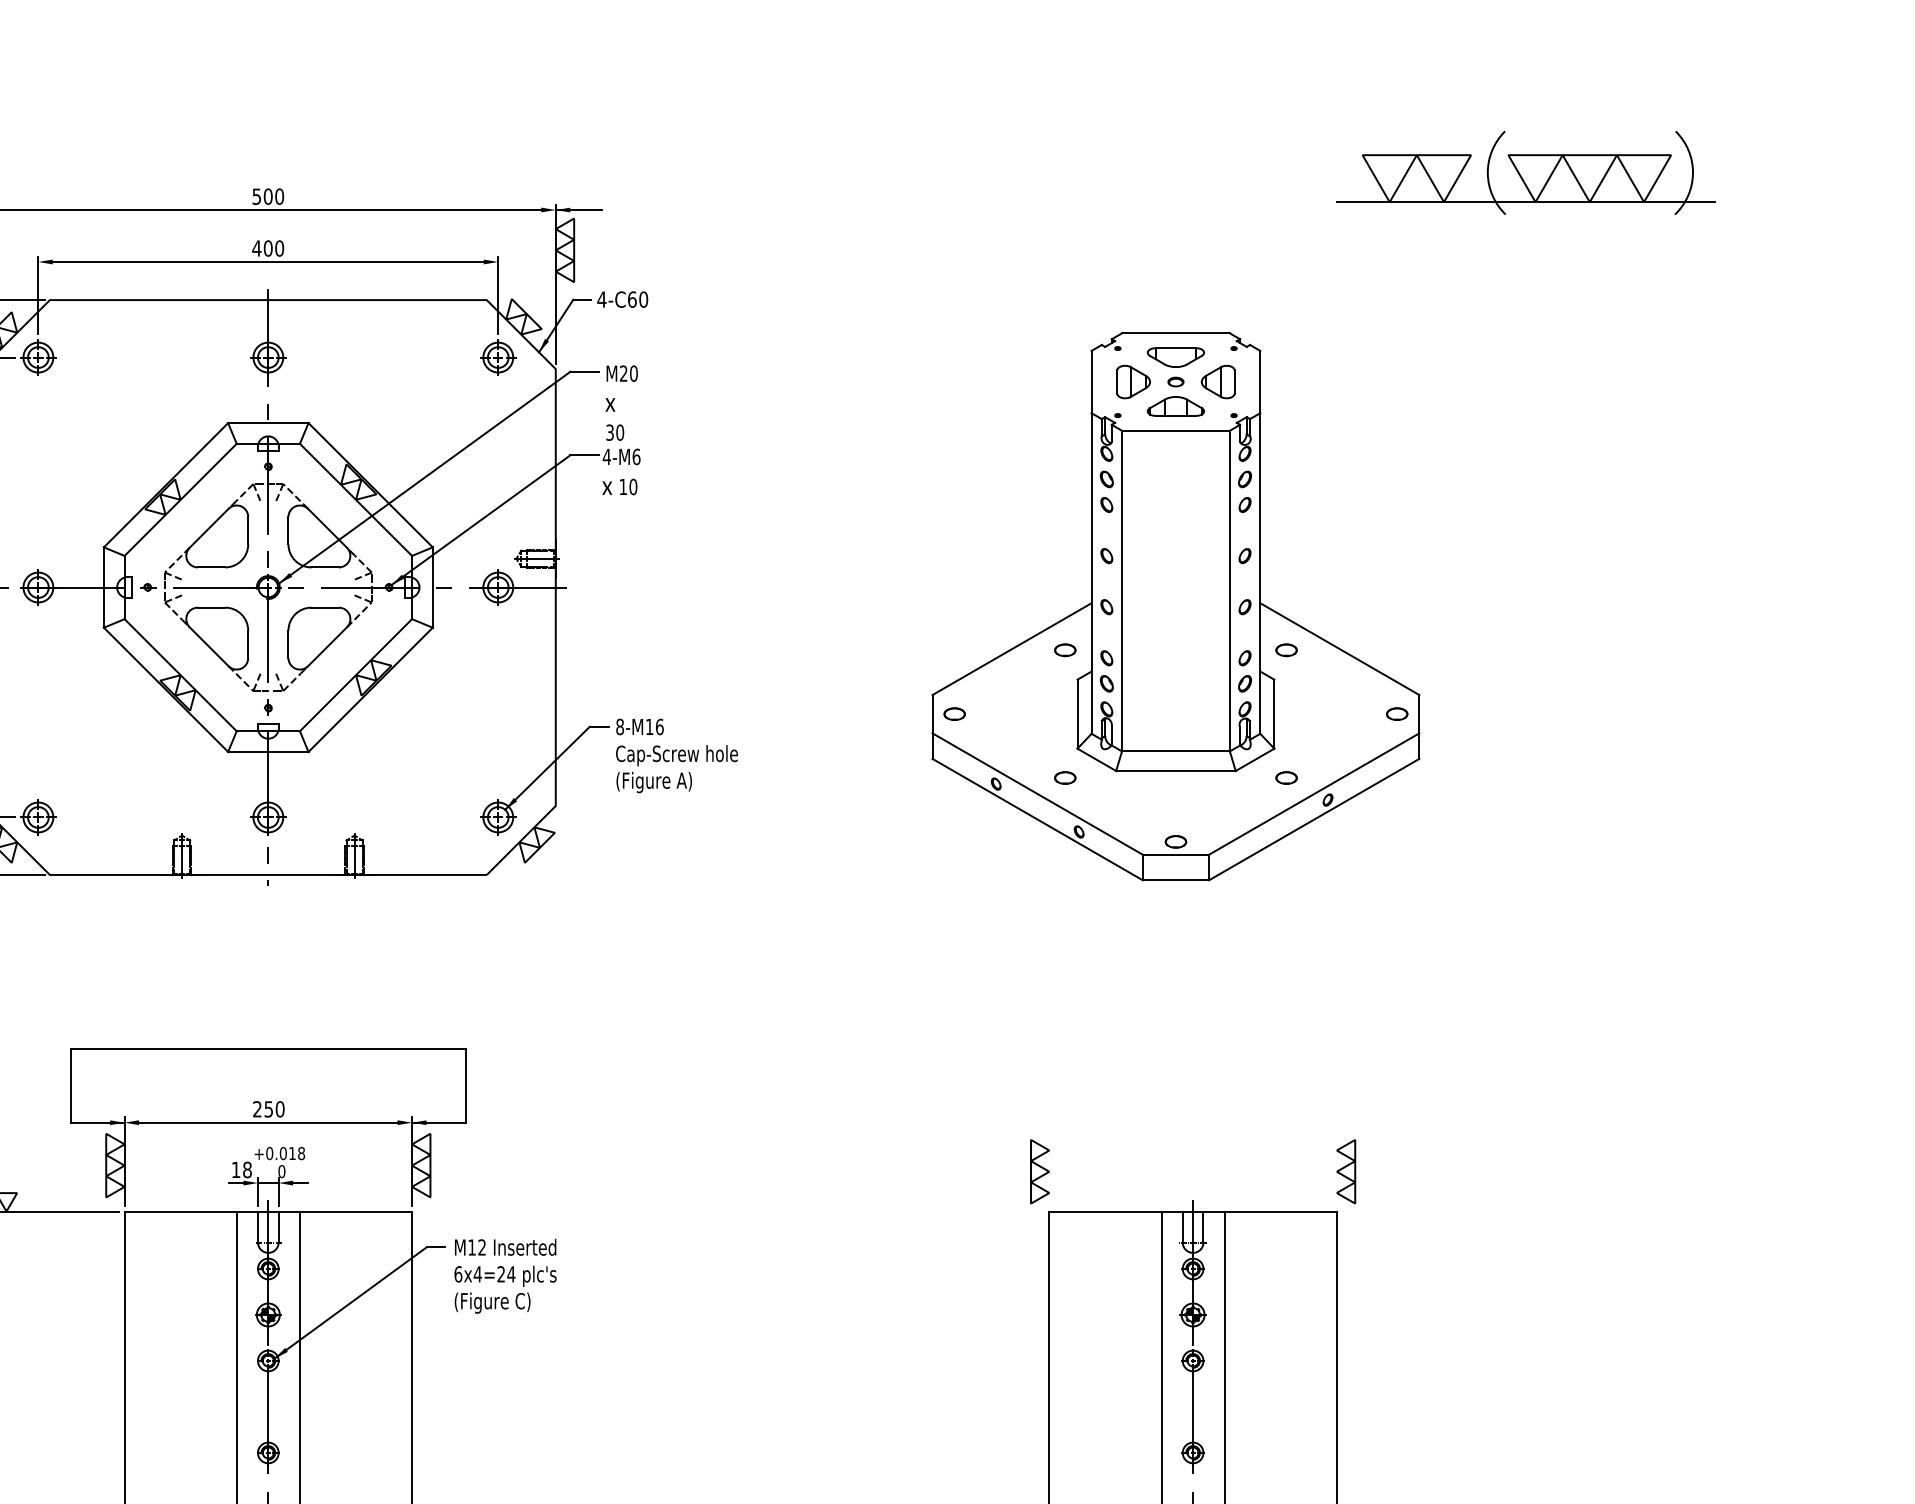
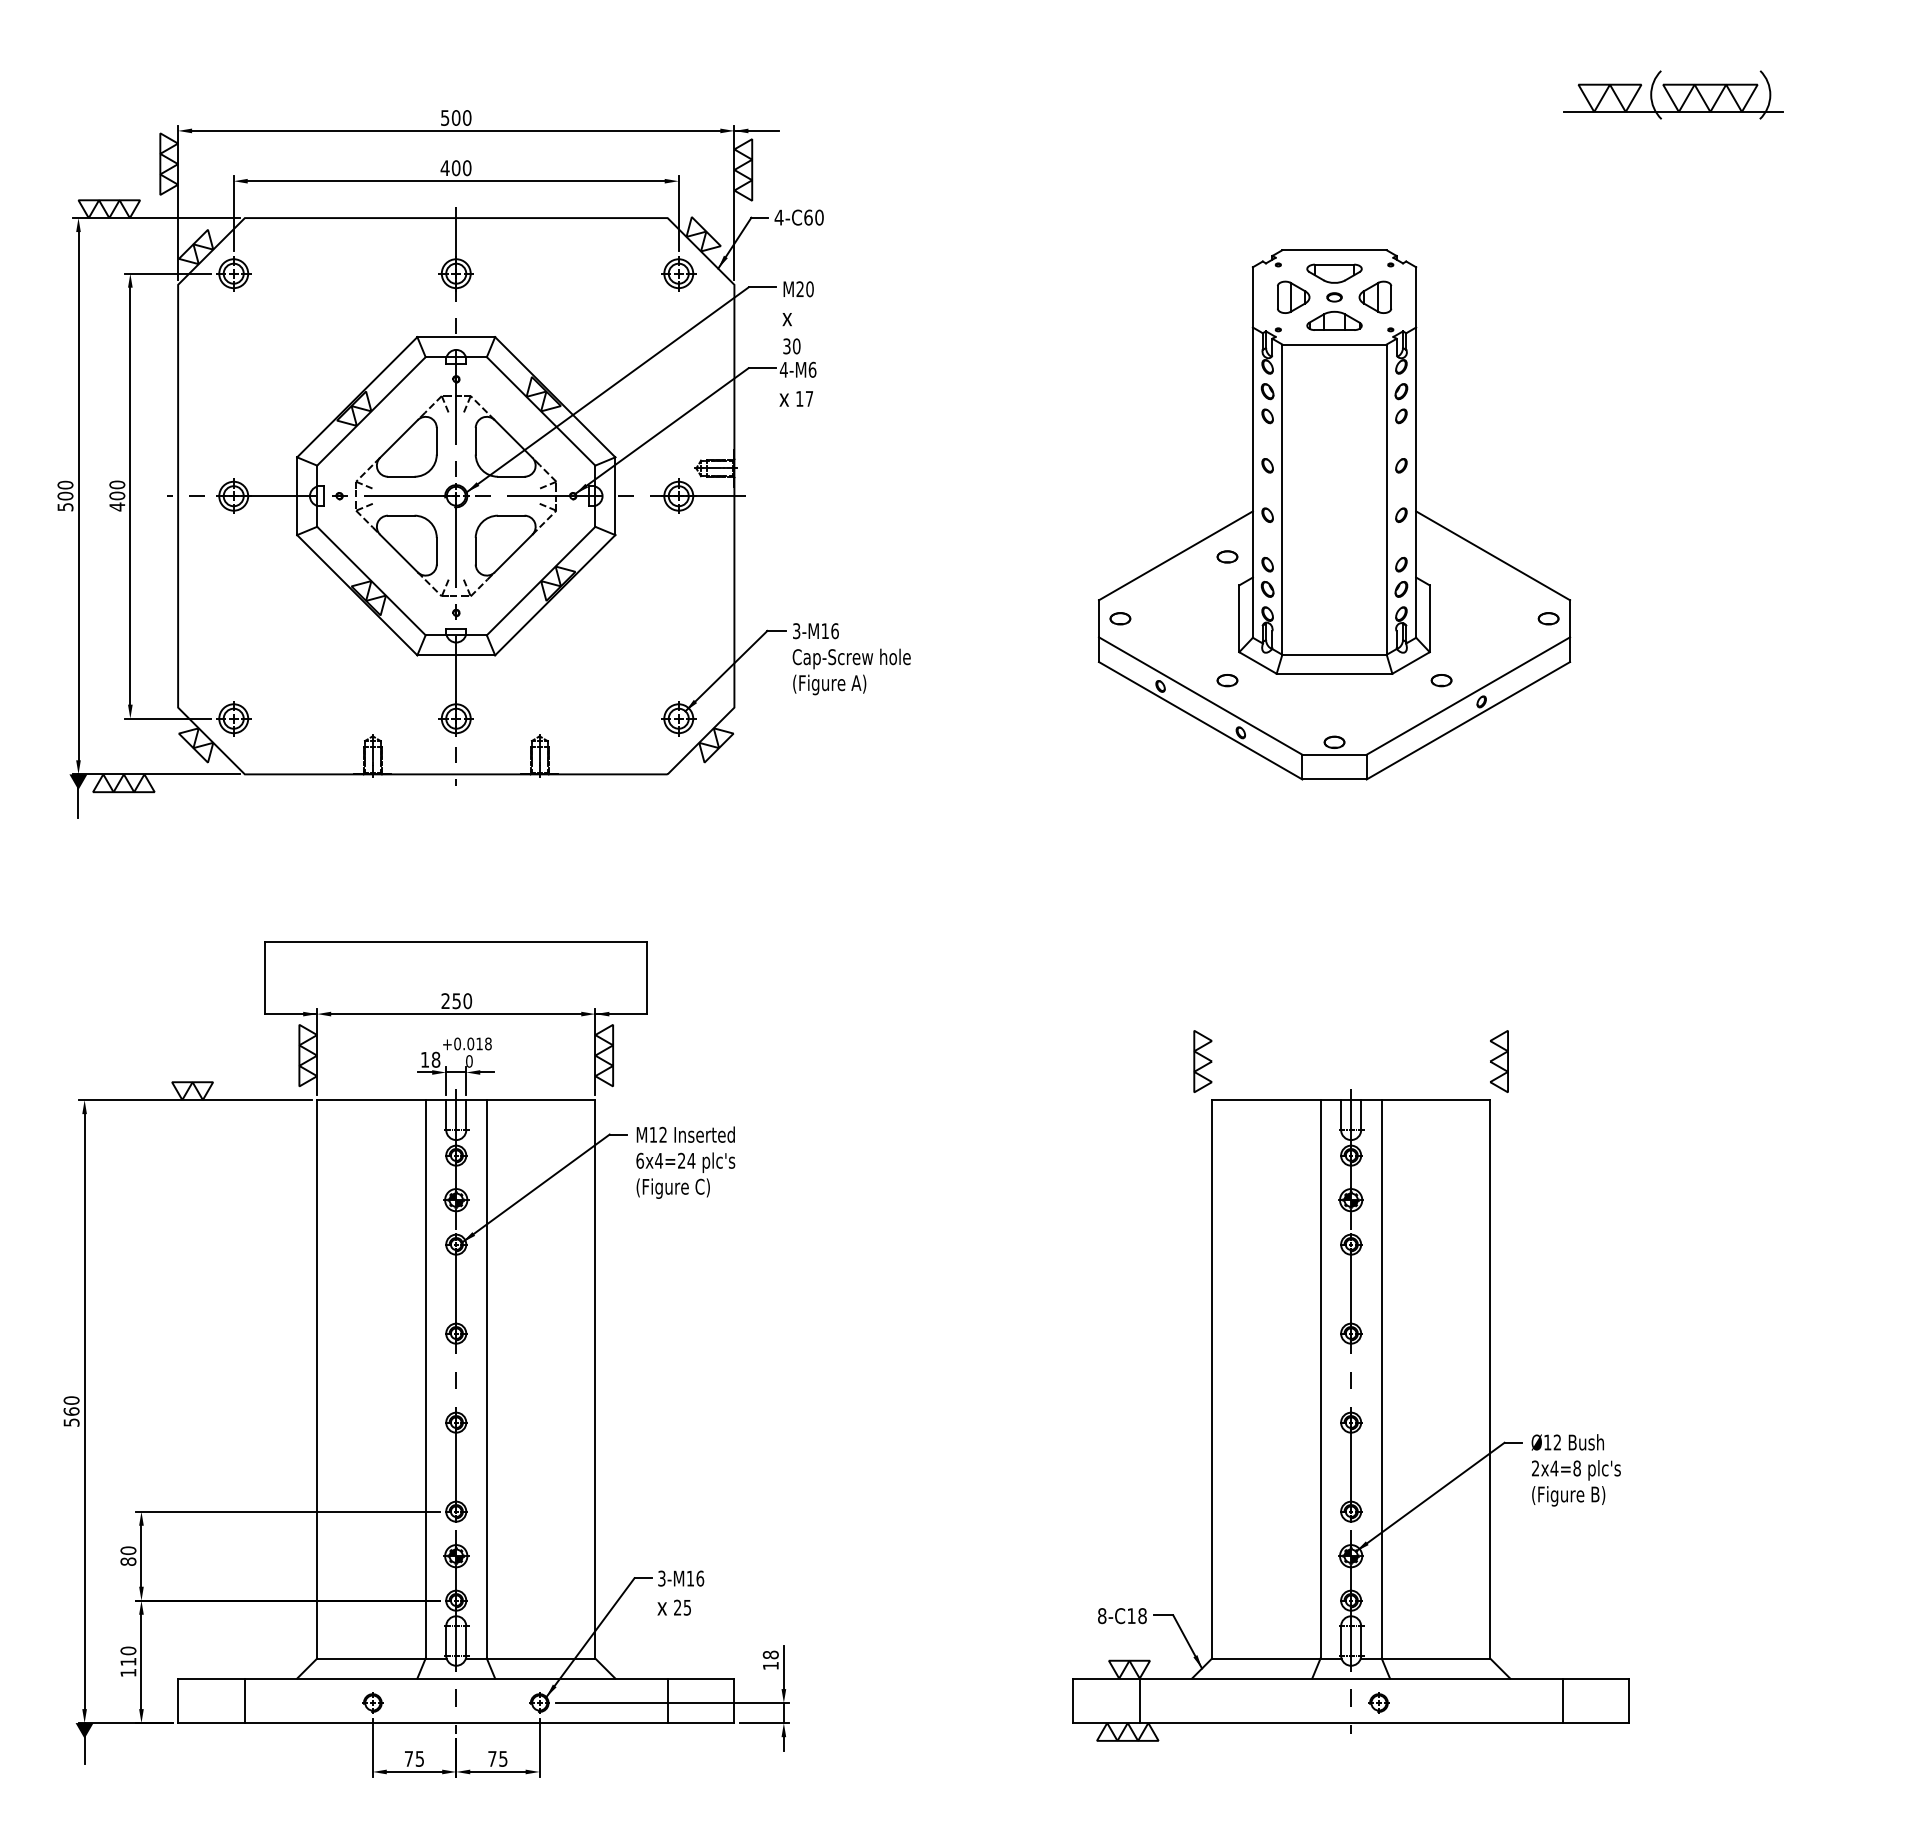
part: (1526, 172) -> (1673, 94), size x0.6
text: (633, 486) -> (809, 398), 10 -> 17
part: (1286, 649) -> (1441, 556), removed
text: (619, 727) -> (796, 631), 8-M16 -> 3-M16

